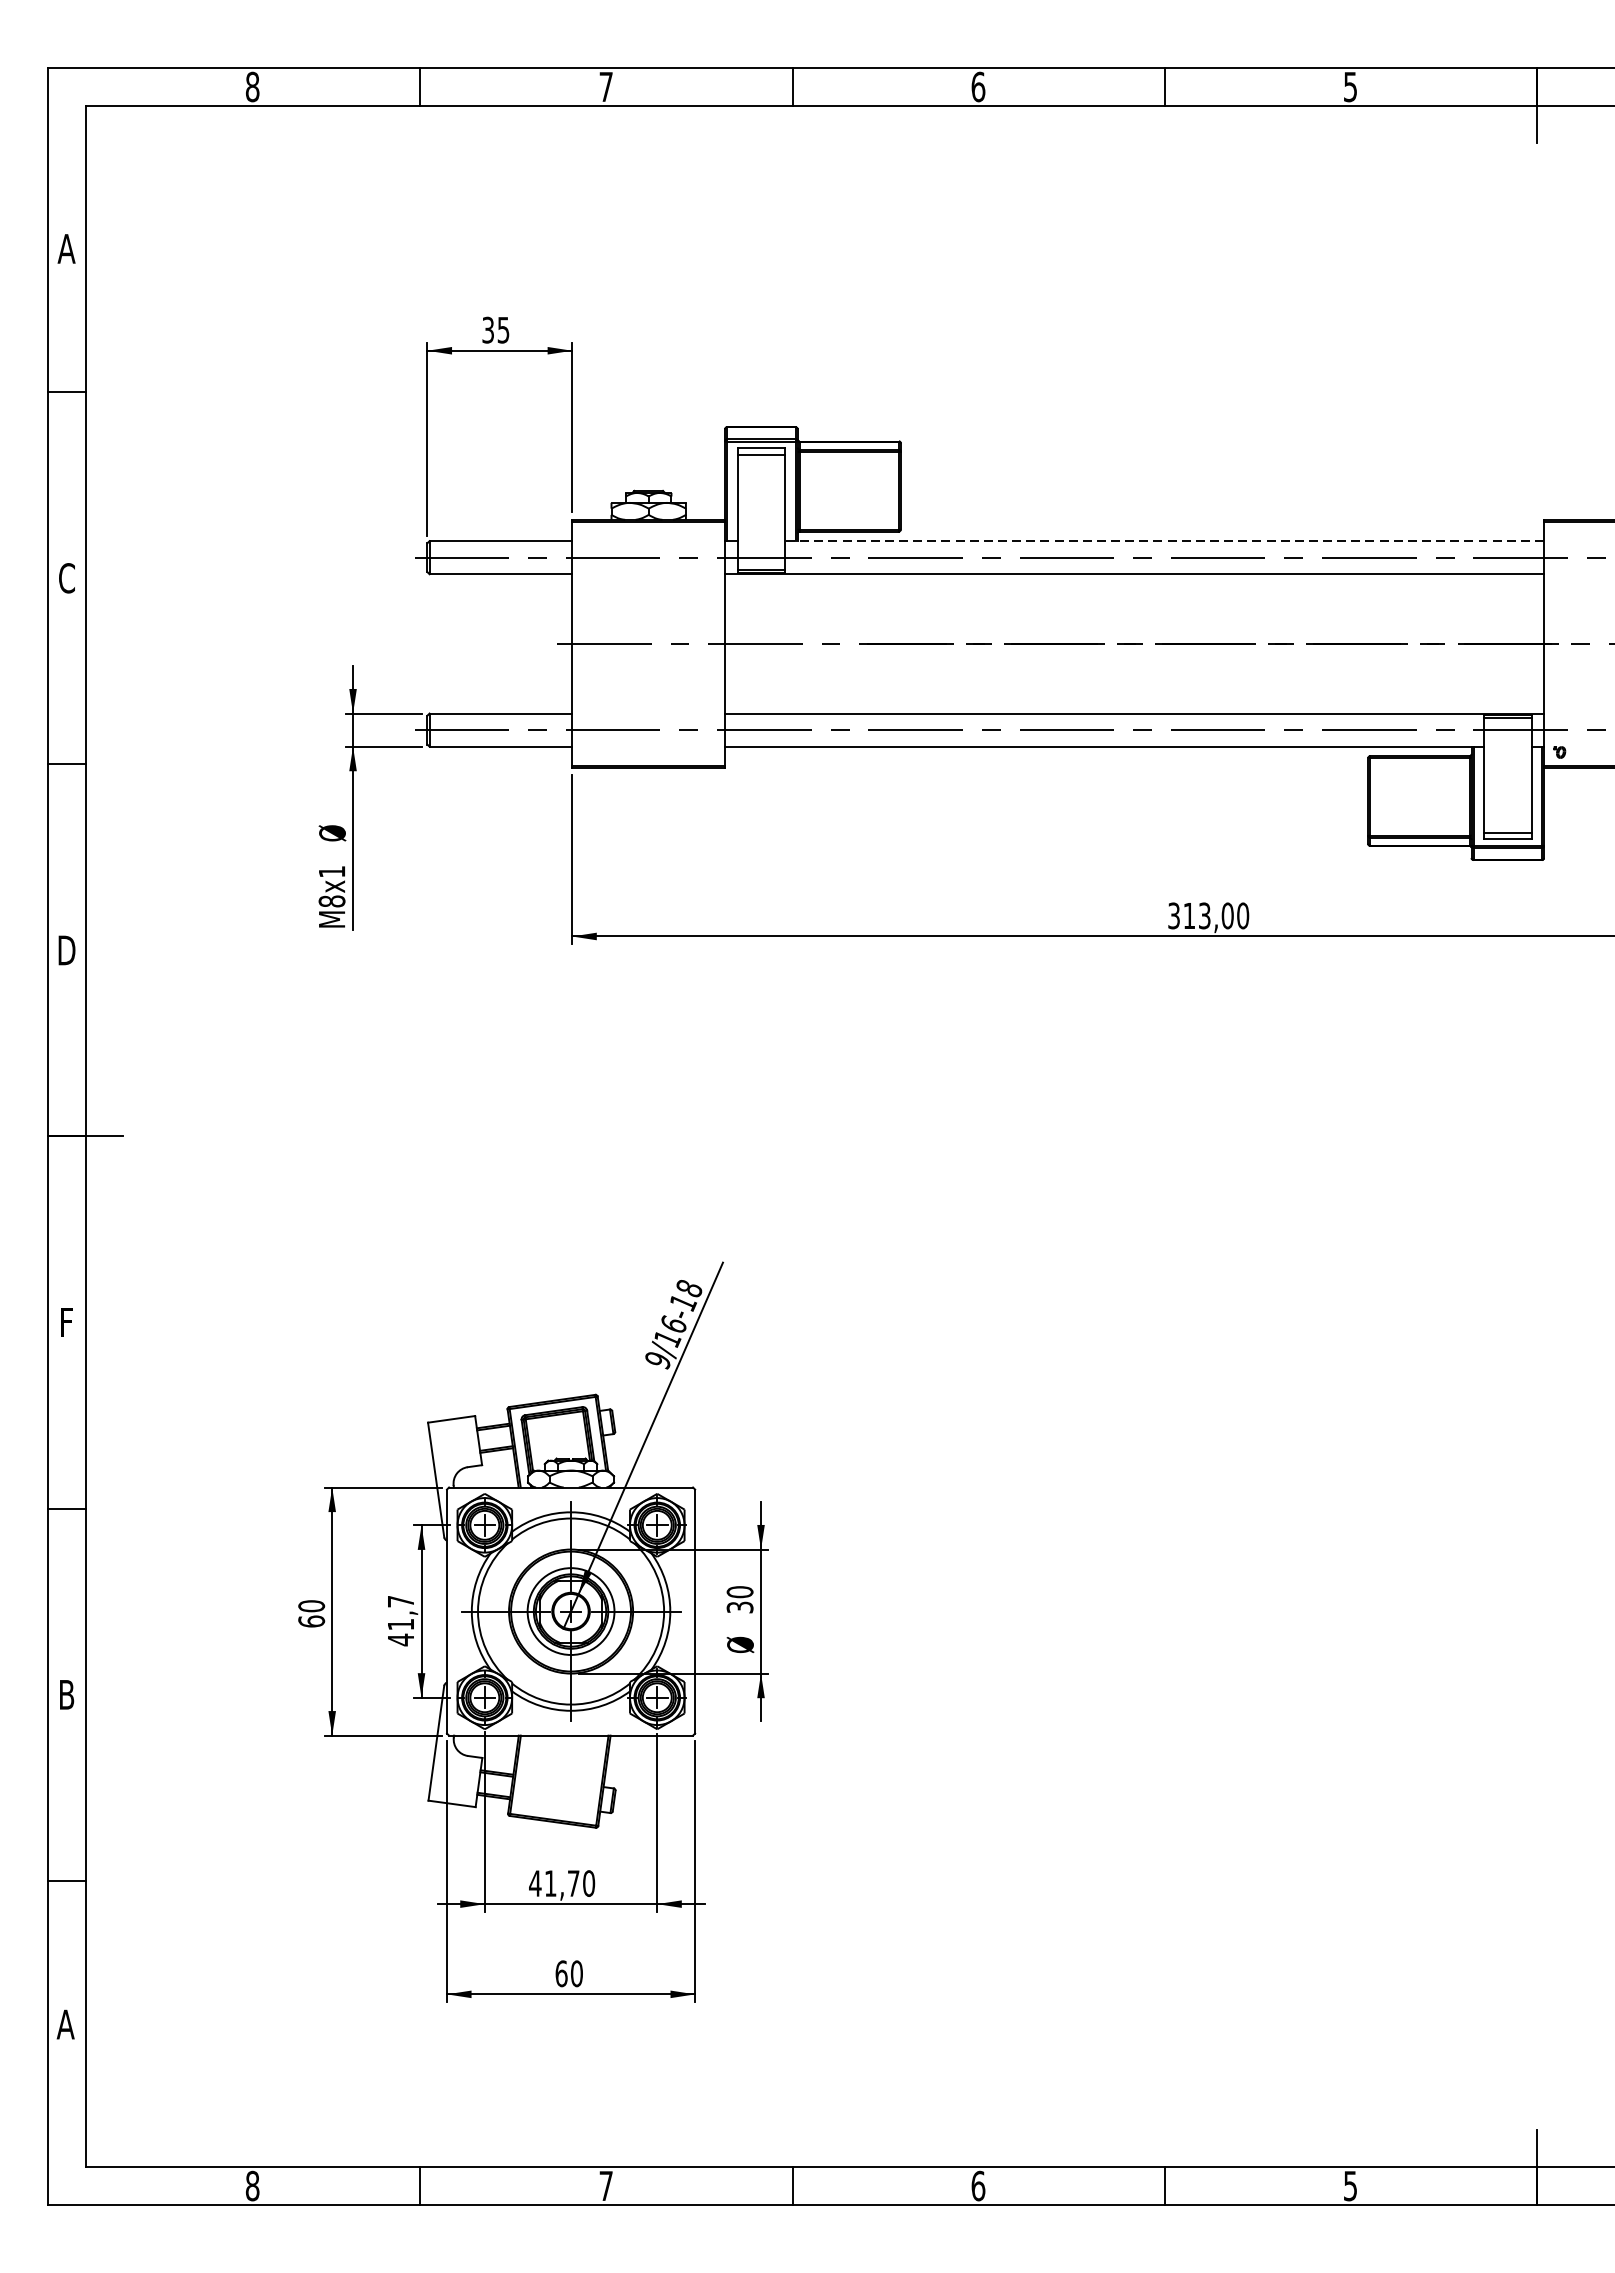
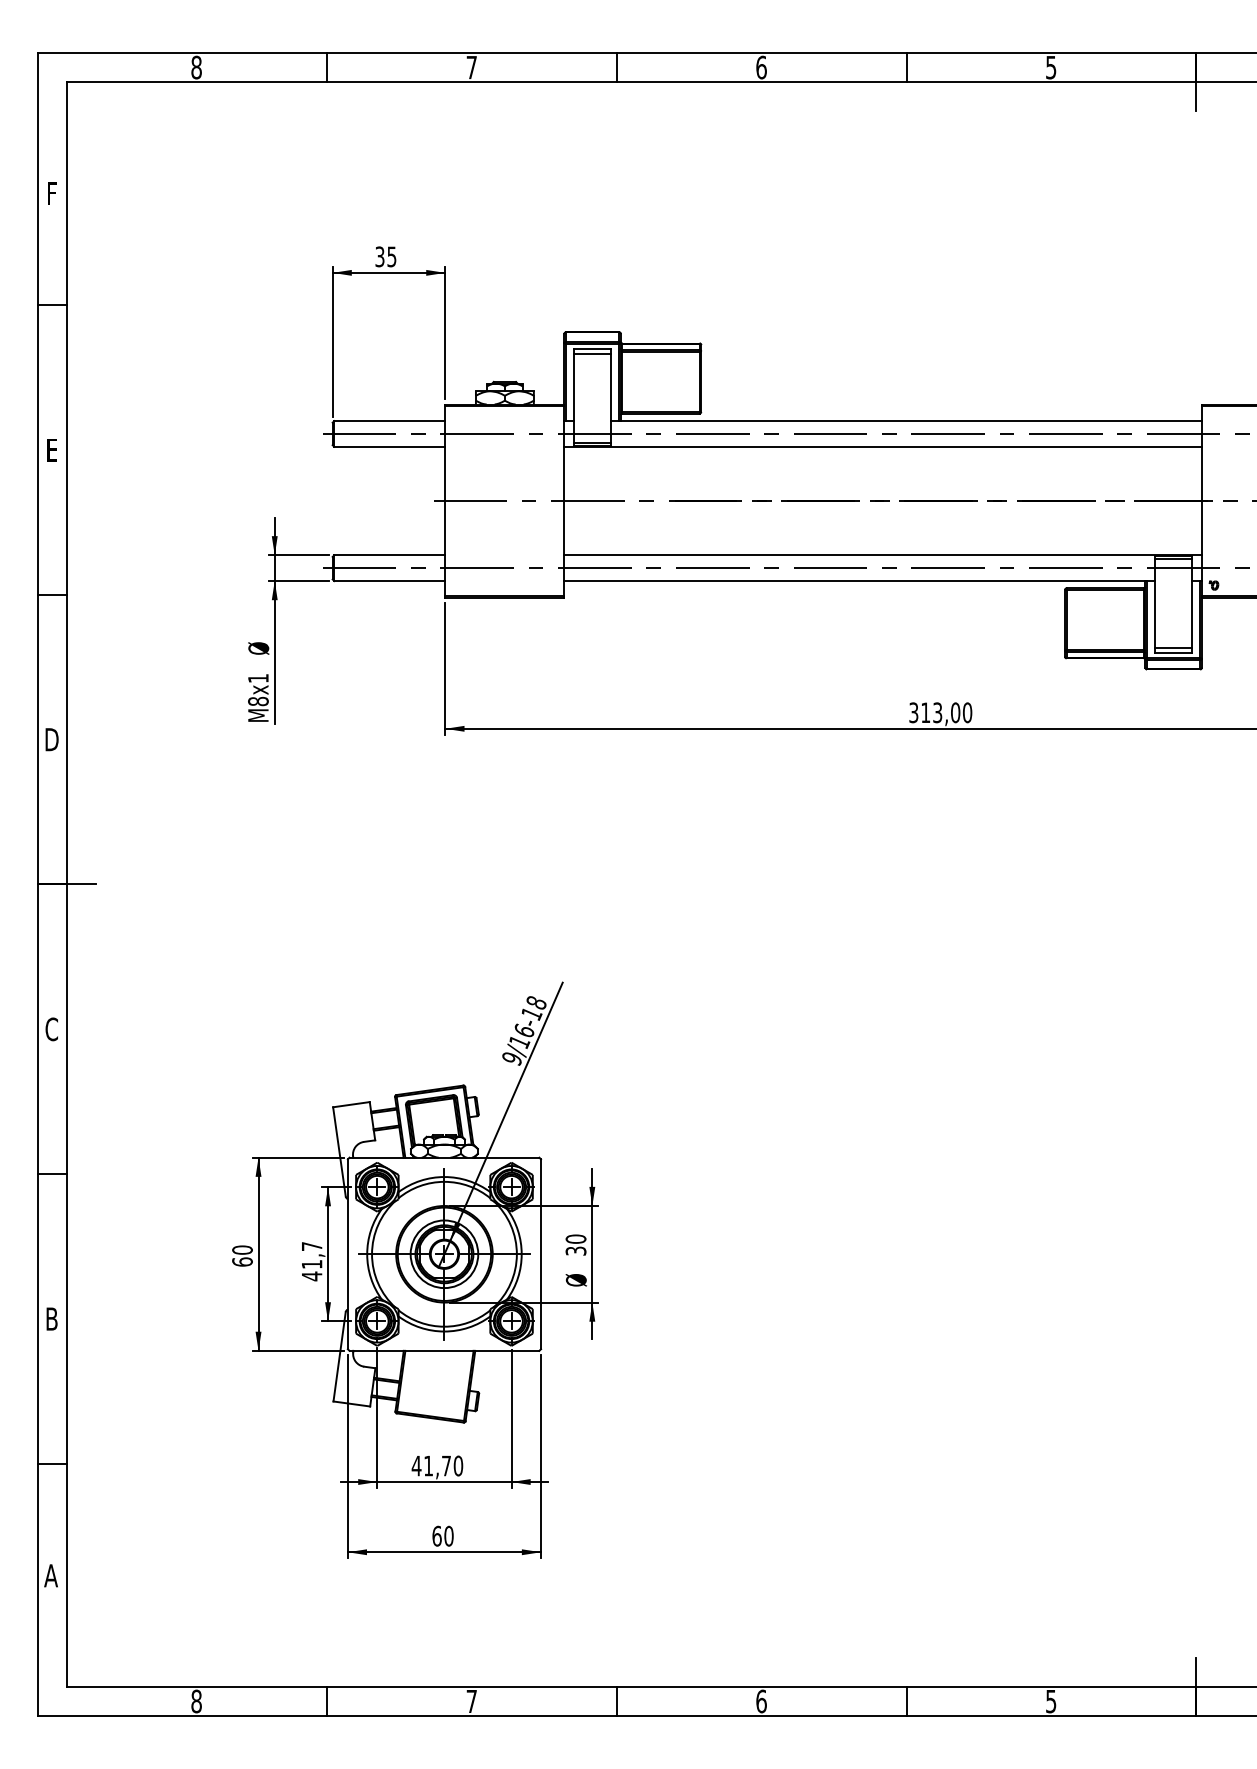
text: (66, 248) -> (51, 193), A -> F
line: (1163, 541) -> (905, 421), dashed -> solid
text: (66, 577) -> (51, 449), C -> E
text: (66, 1322) -> (51, 1029), F -> C

